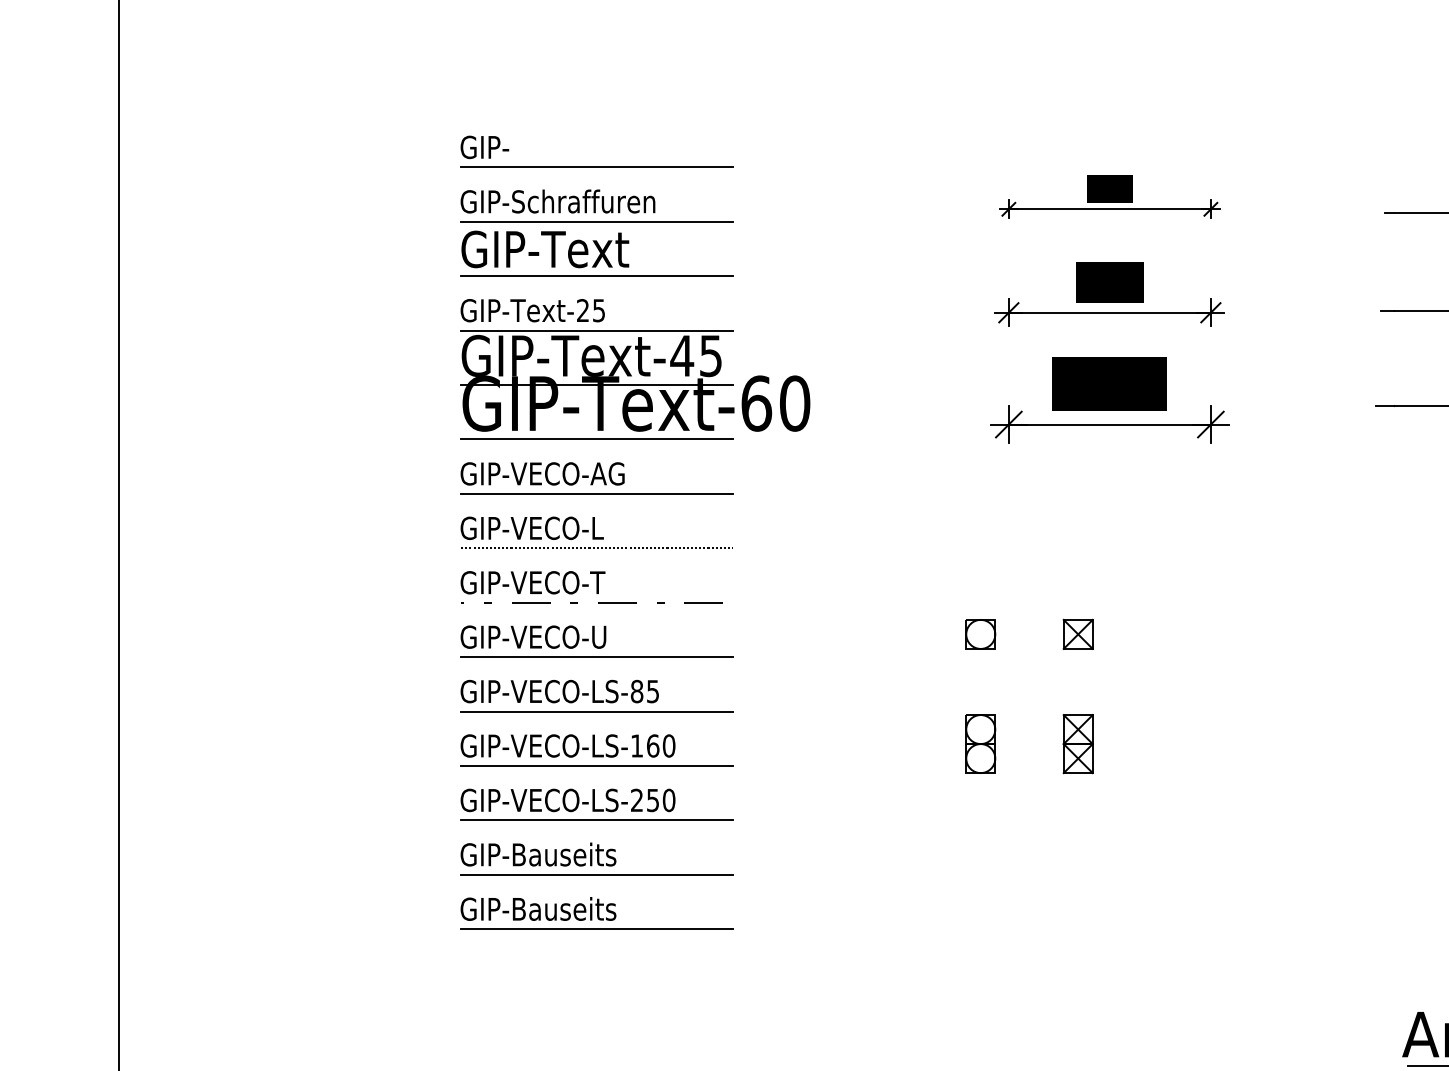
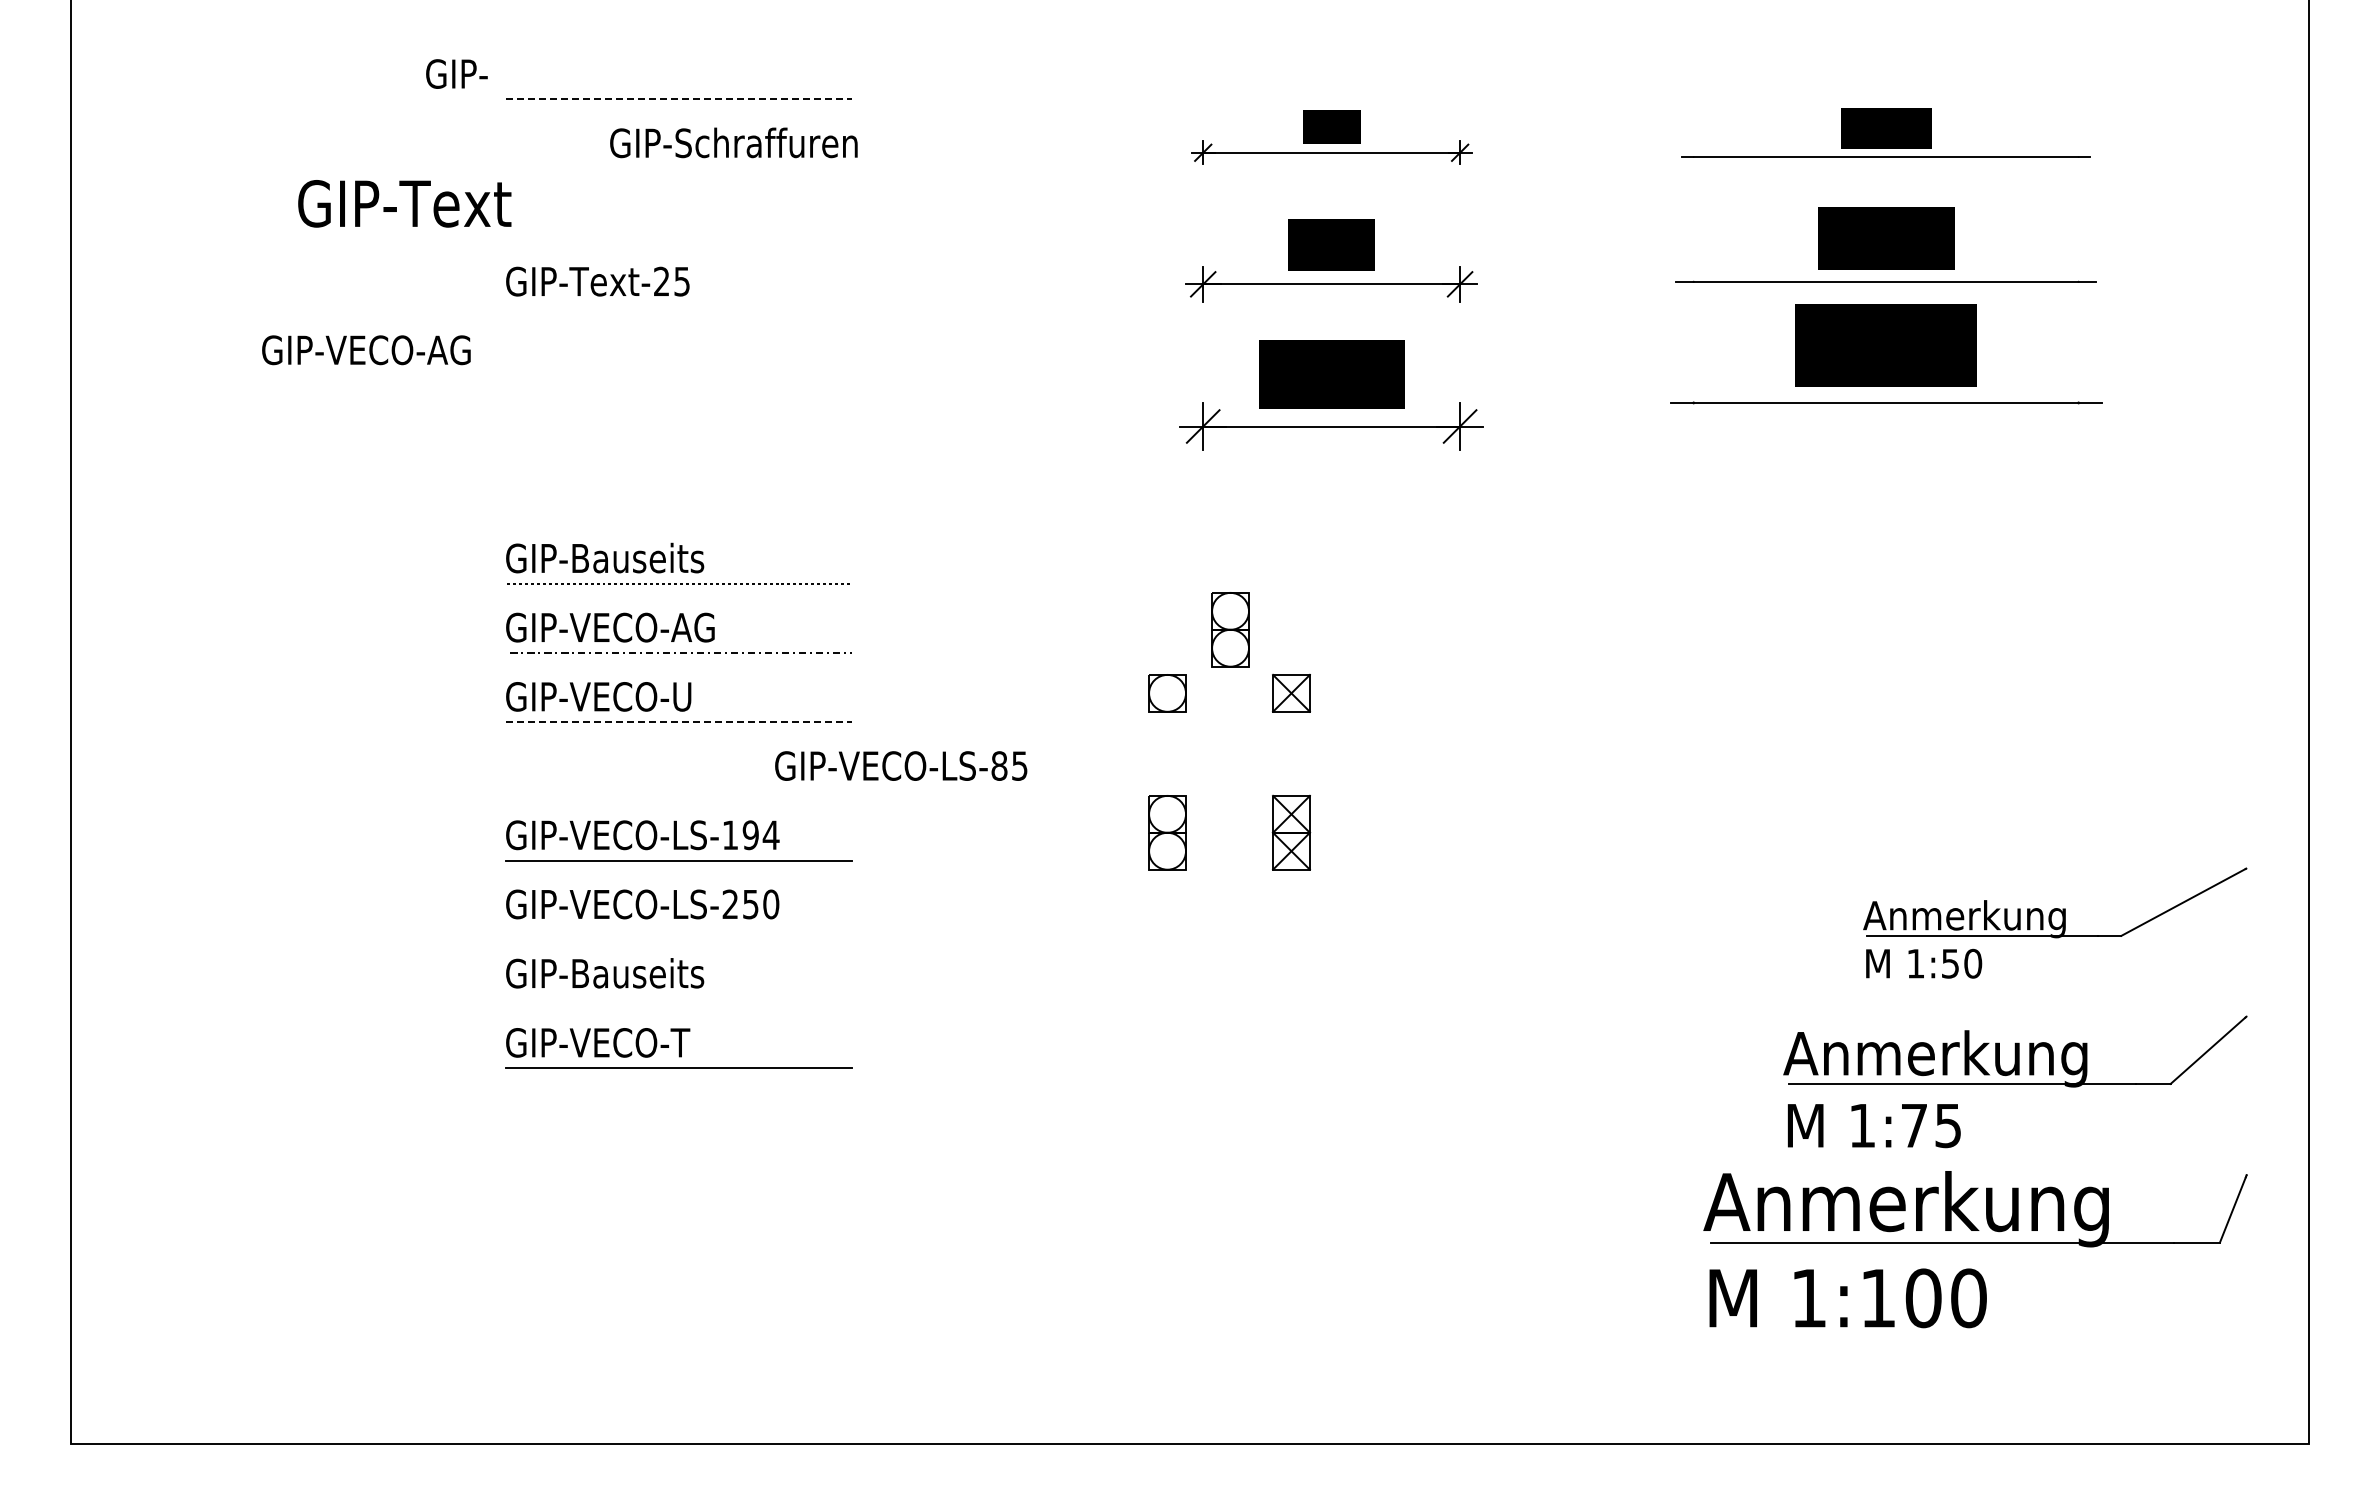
text: (484, 146) -> (456, 73), moved
line: (596, 167) -> (679, 99), solid -> dashed
text: (557, 201) -> (733, 142), moved
line: (596, 221) -> (679, 168), removed
text: (545, 249) -> (404, 203), moved
line: (596, 275) -> (679, 237), removed
part: (634, 380) -> (727, 370), removed
line: (596, 439) -> (679, 445), removed
text: (542, 474) -> (366, 350), moved
line: (596, 493) -> (679, 514), removed
text: (563, 527) -> (636, 557), GIP-VECO-L -> GIP-Bauseits
text: (607, 582) -> (692, 627), GIP-VECO-T -> GIP-VECO-AG
part: (1030, 584) -> (1230, 629), added
line: (596, 657) -> (679, 722), solid -> dashed
text: (560, 691) -> (901, 765), moved
line: (596, 711) -> (679, 791), removed
text: (660, 746) -> (760, 835), GIP-VECO-LS-160 -> GIP-VECO-LS-194
line: (596, 820) -> (679, 929), removed
line: (596, 875) -> (679, 999), removed
text: (563, 908) -> (636, 1042), GIP-Bauseits -> GIP-VECO-T

